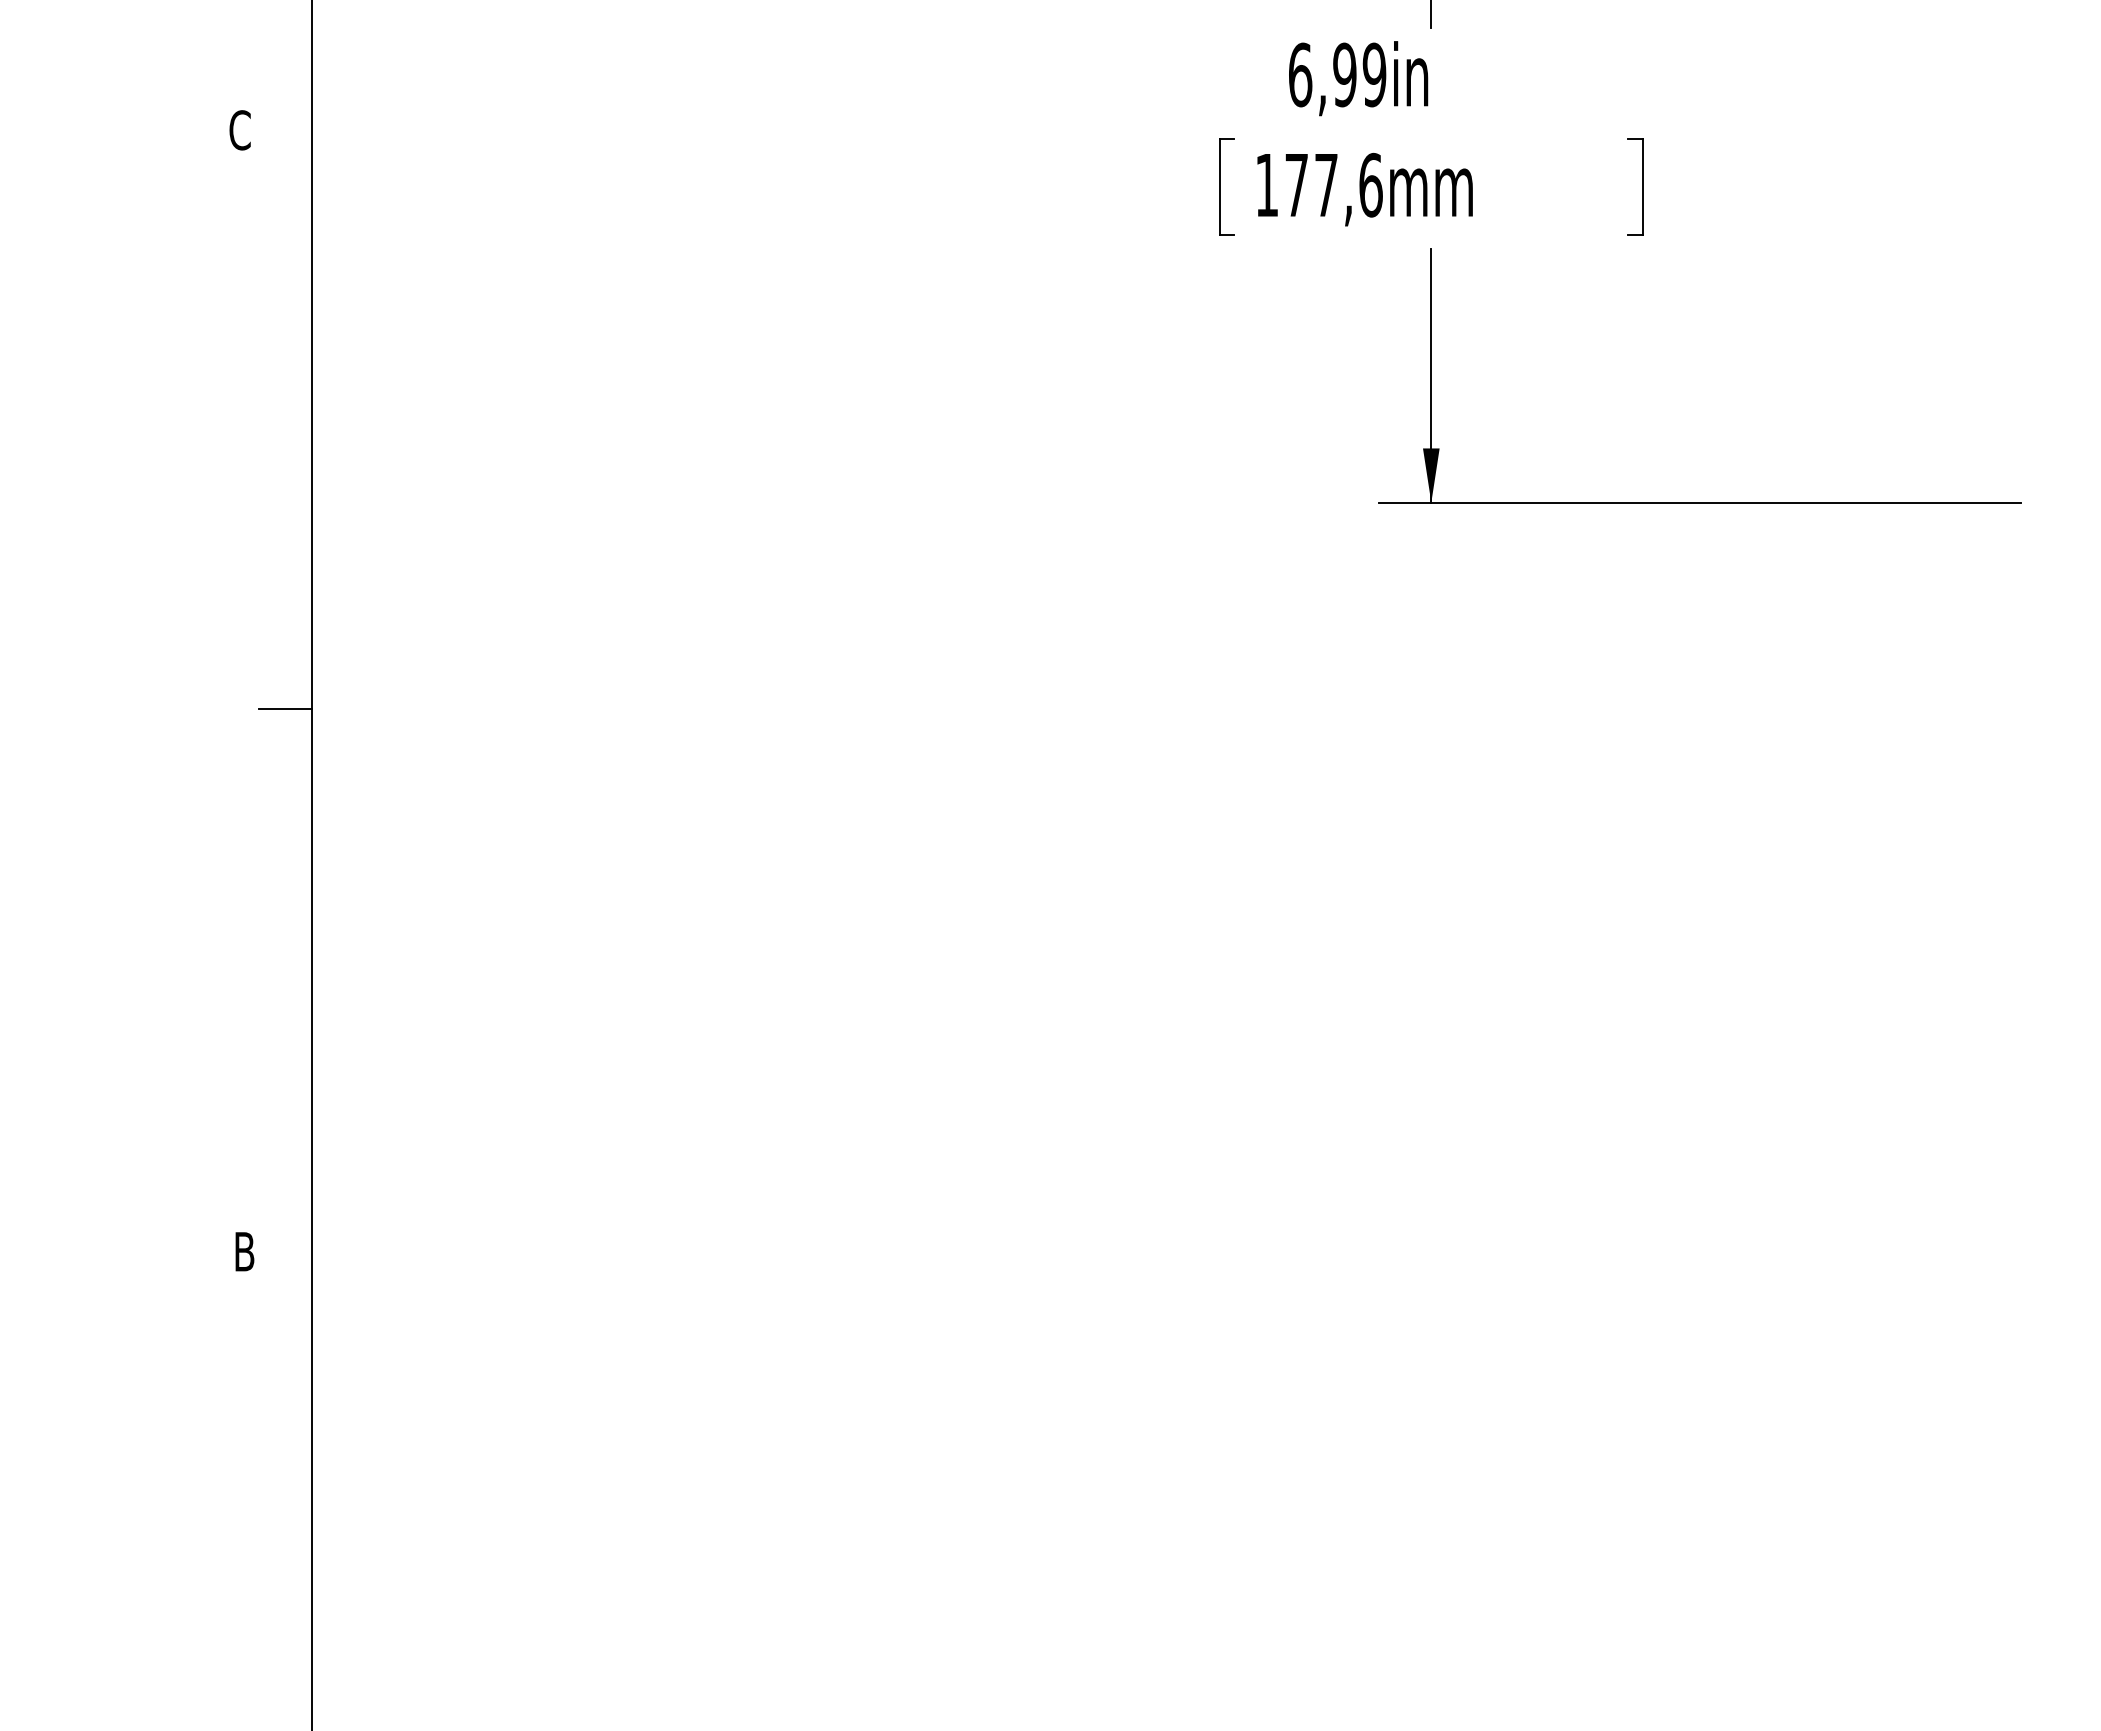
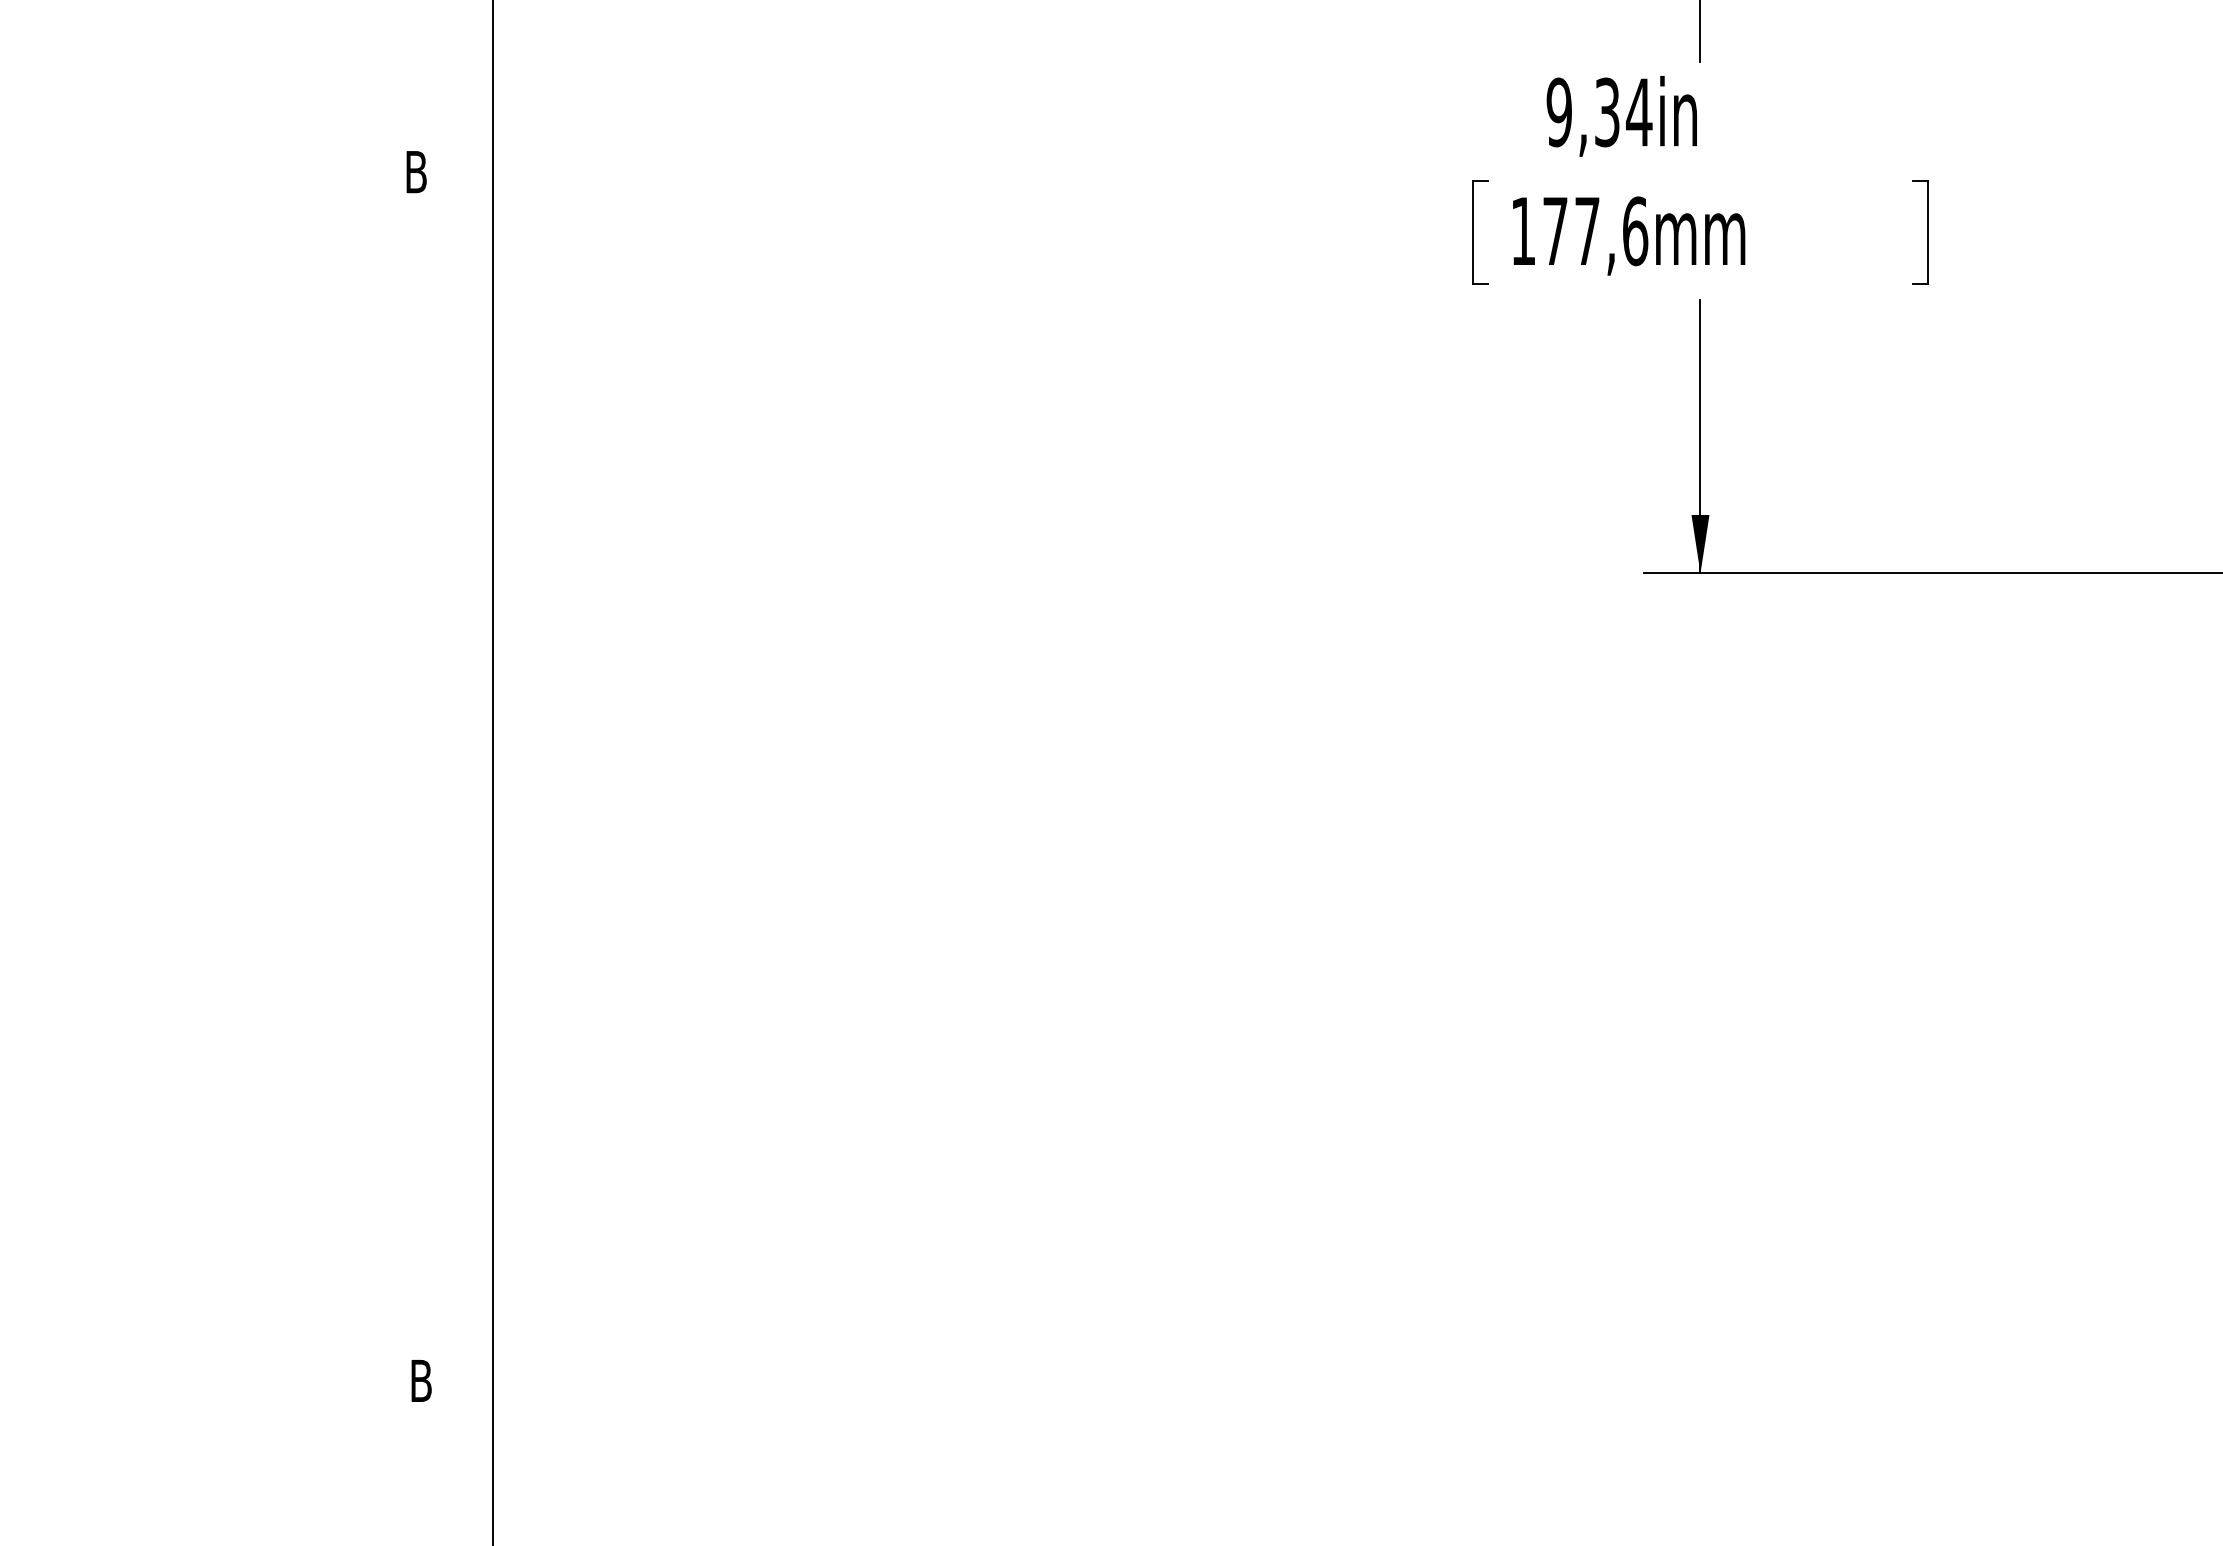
text: (1337, 74) -> (1599, 111), 6,99in -> 9,34in
text: (239, 130) -> (415, 172), C -> B
line: (285, 709) -> (465, 796), removed

